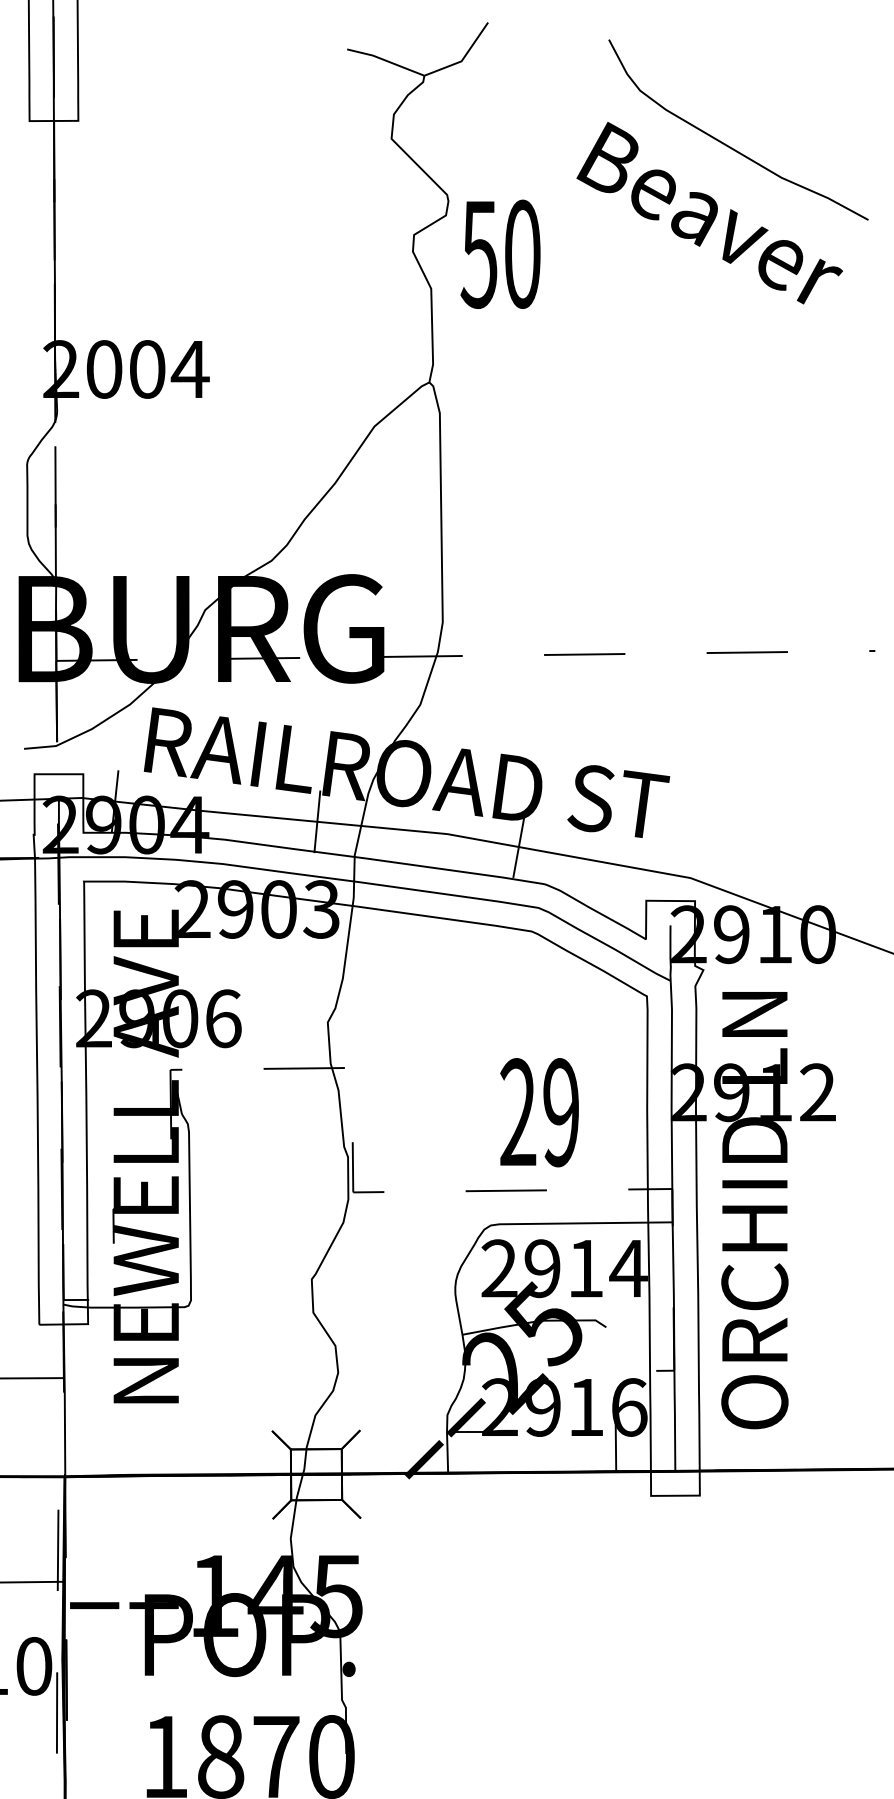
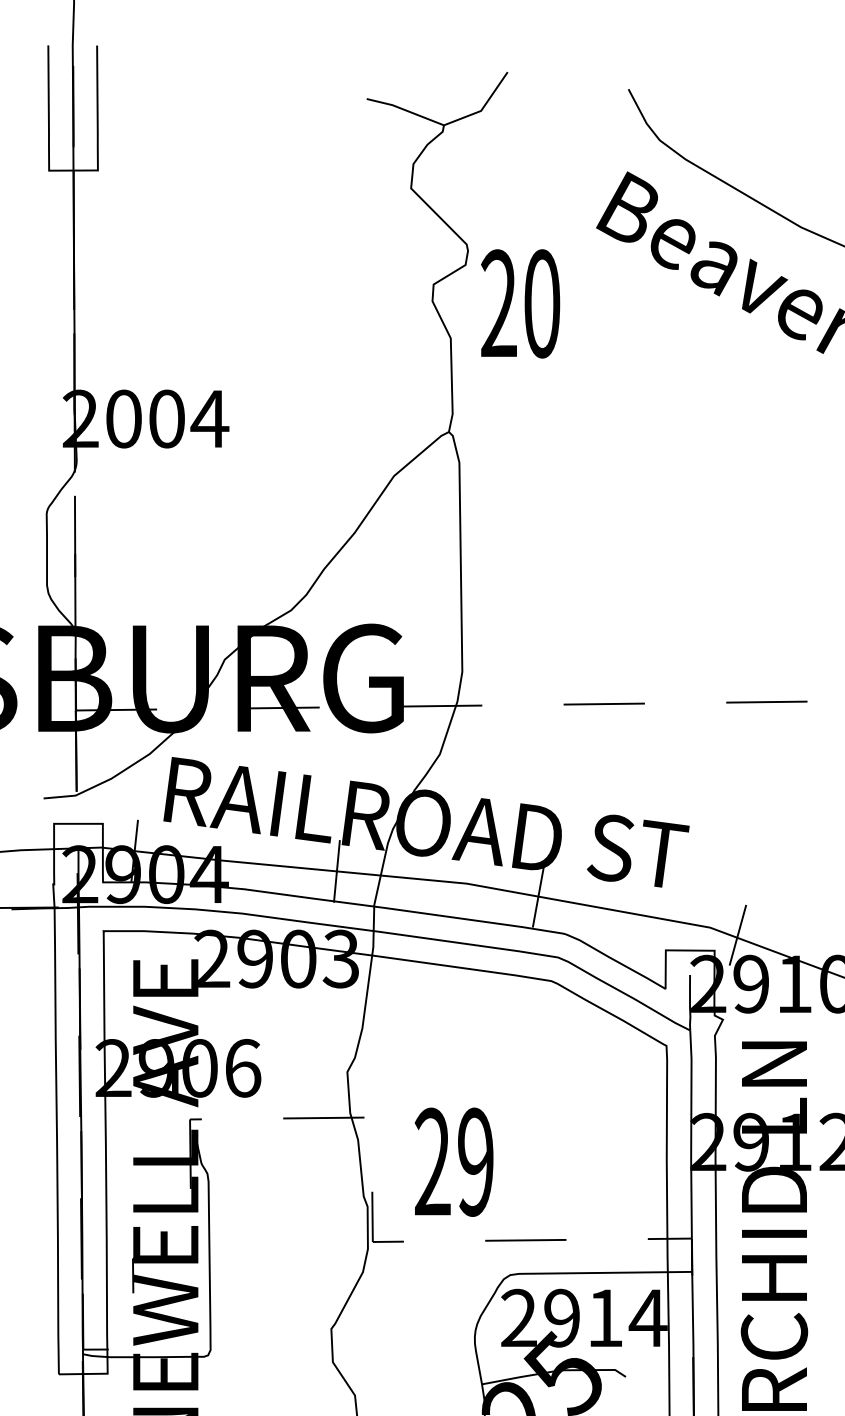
text: (478, 254) -> (498, 304), 50 -> 20
line: (718, 885) -> (738, 935), added
text: (539, 1112) -> (454, 1162), moved

